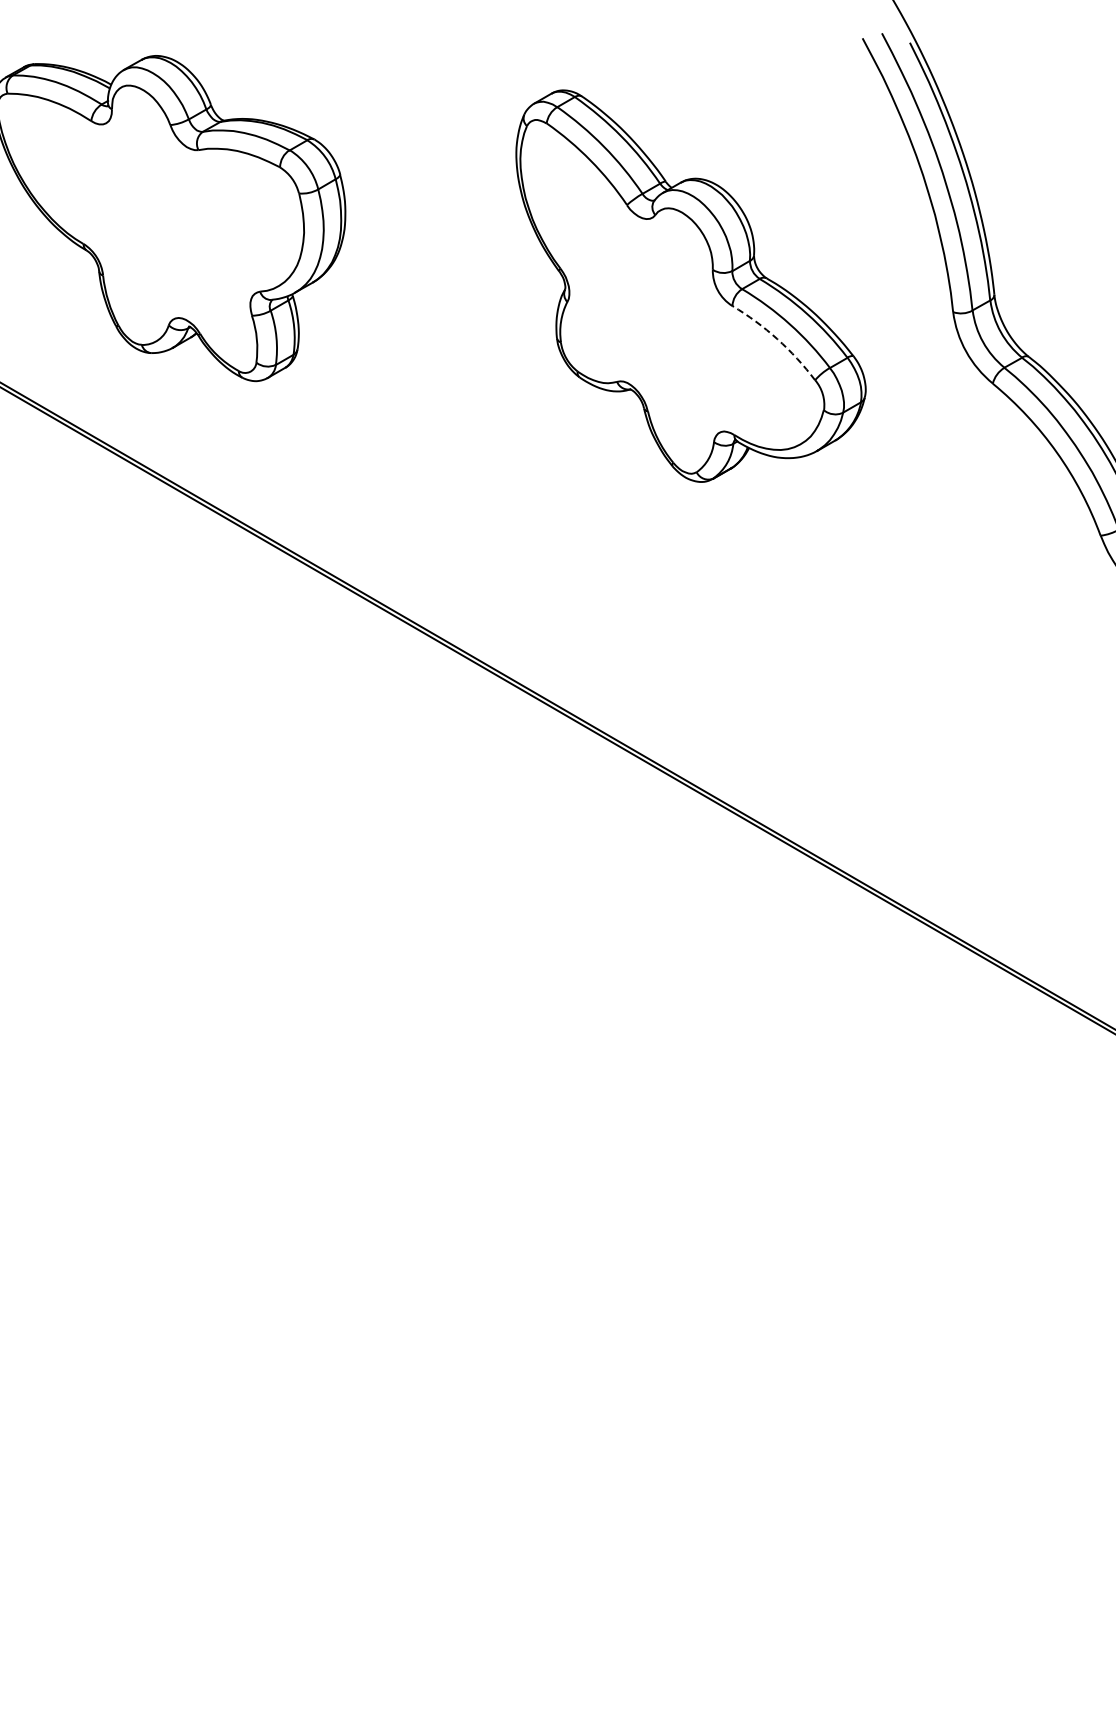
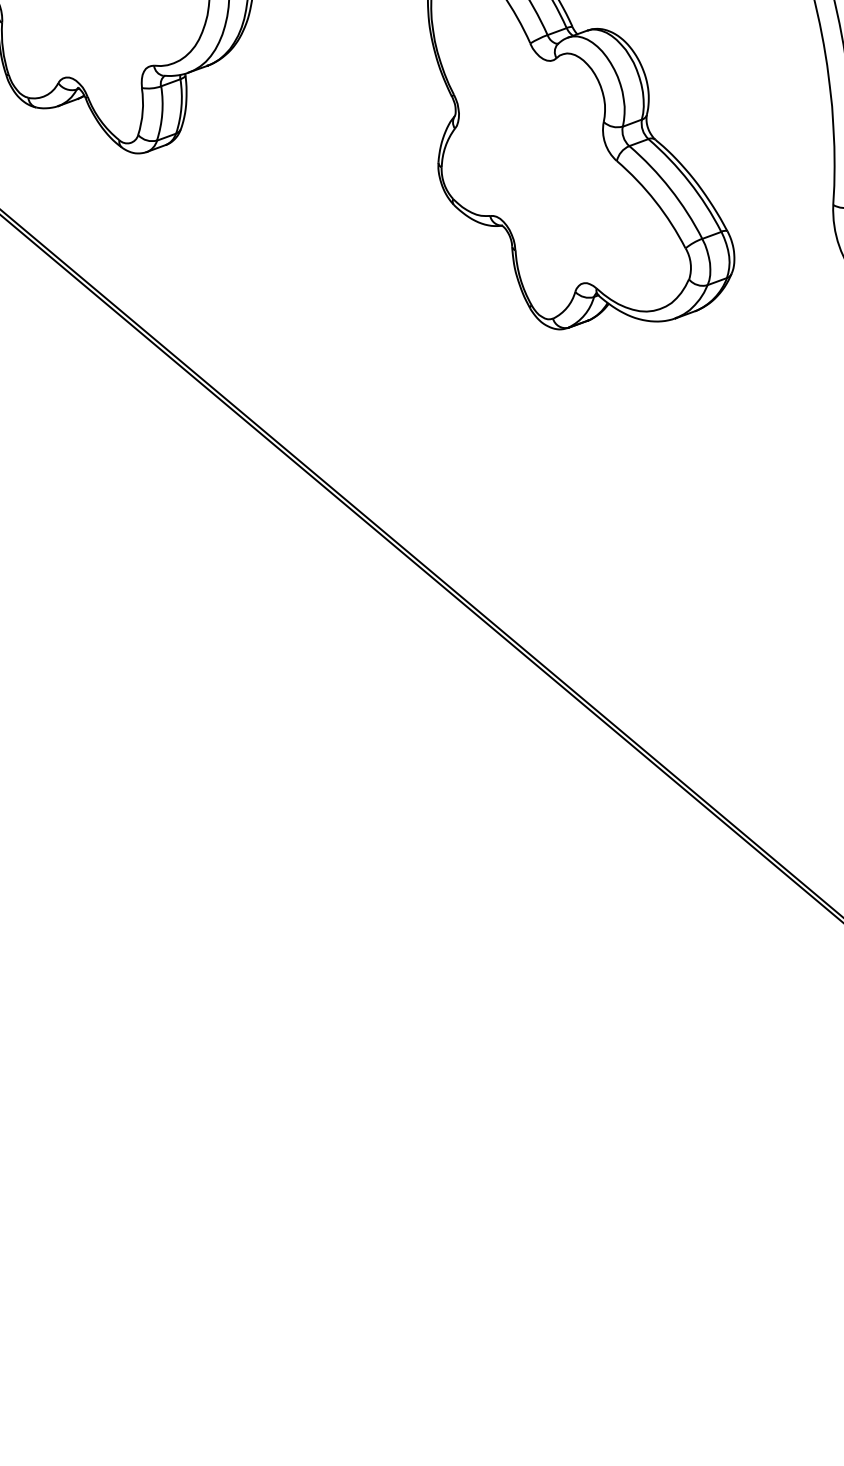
arc: (777, 339) -> (655, 201), dashed -> solid

